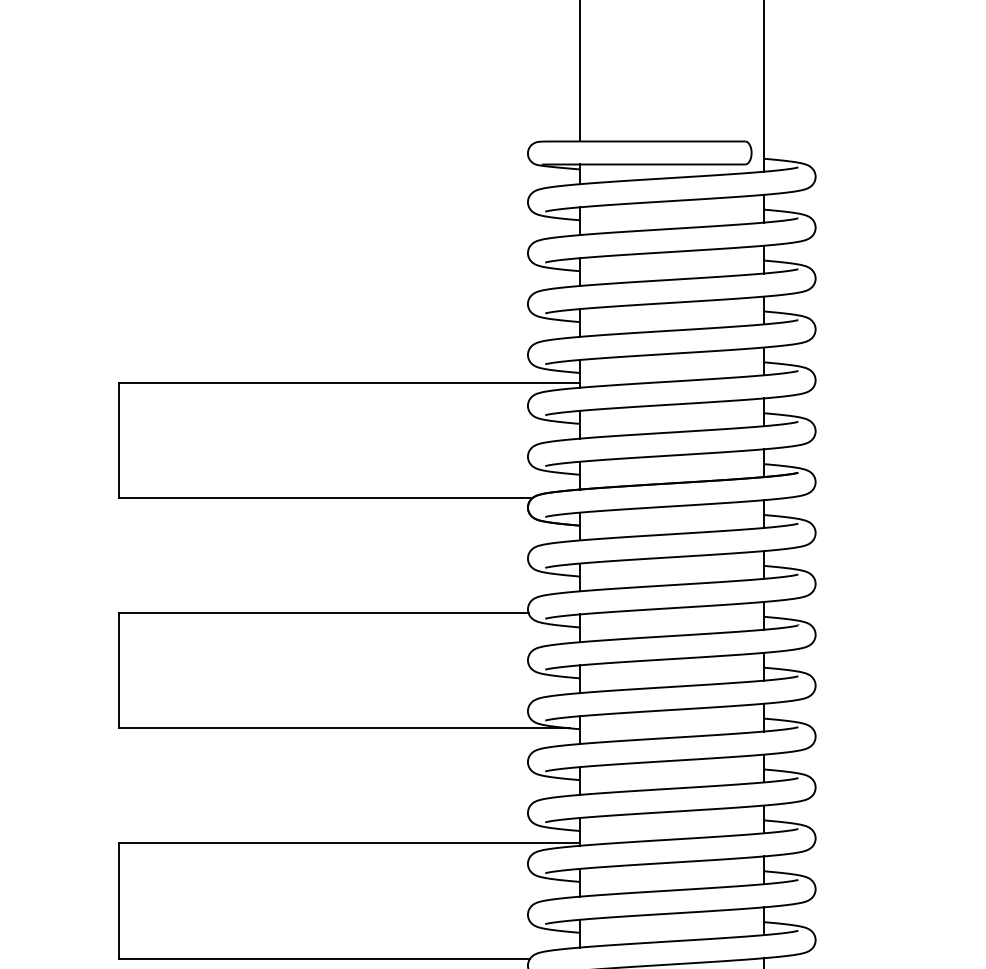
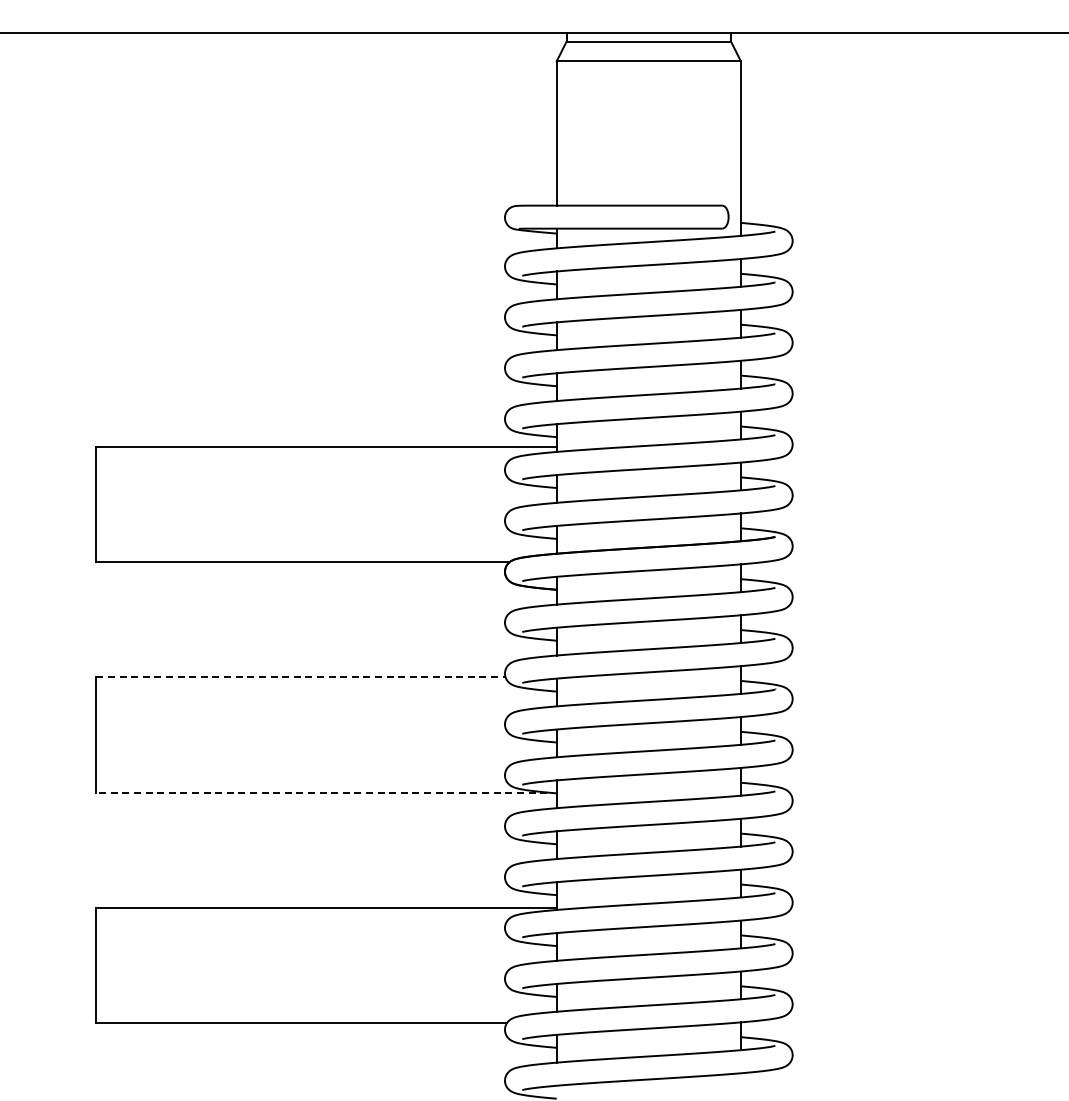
line: (324, 613) -> (301, 677), solid -> dashed
line: (344, 728) -> (321, 792), solid -> dashed

